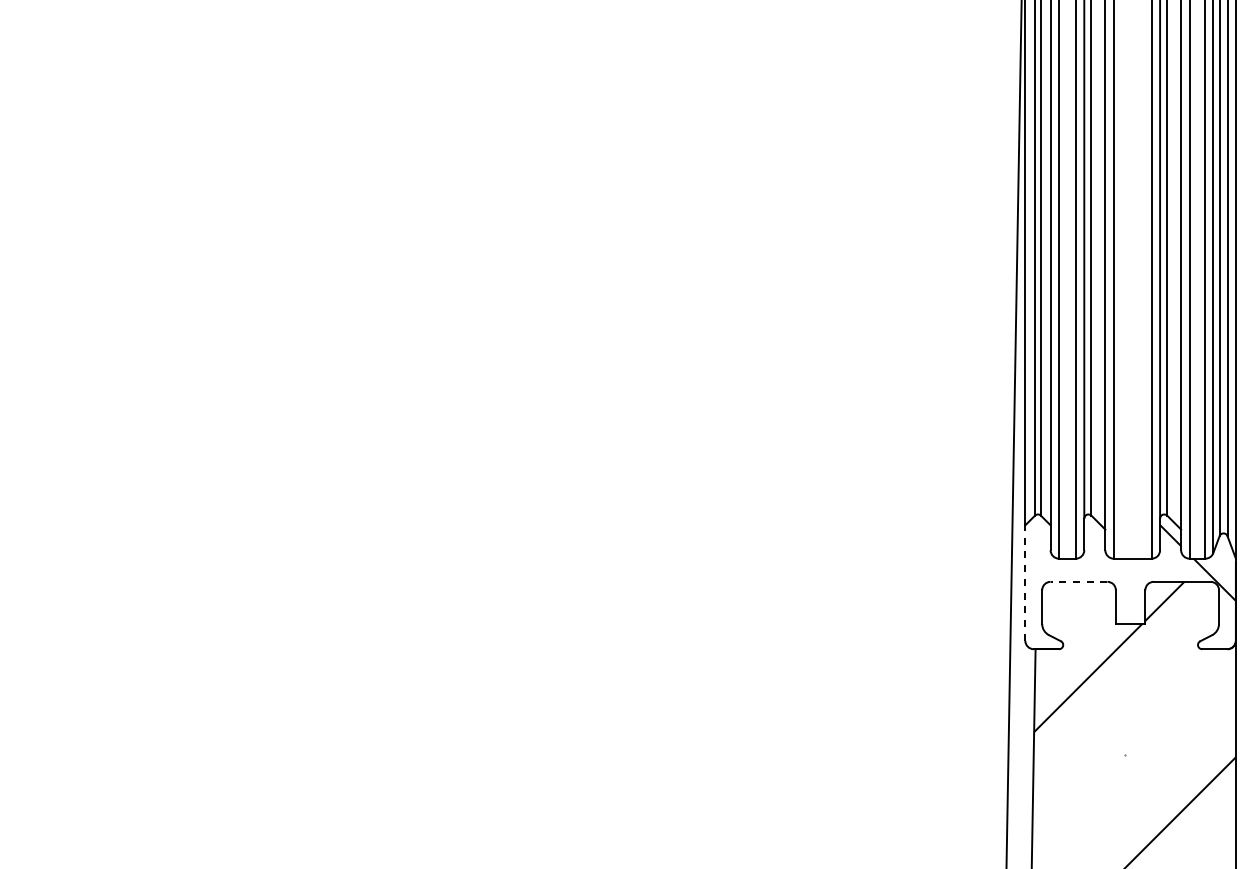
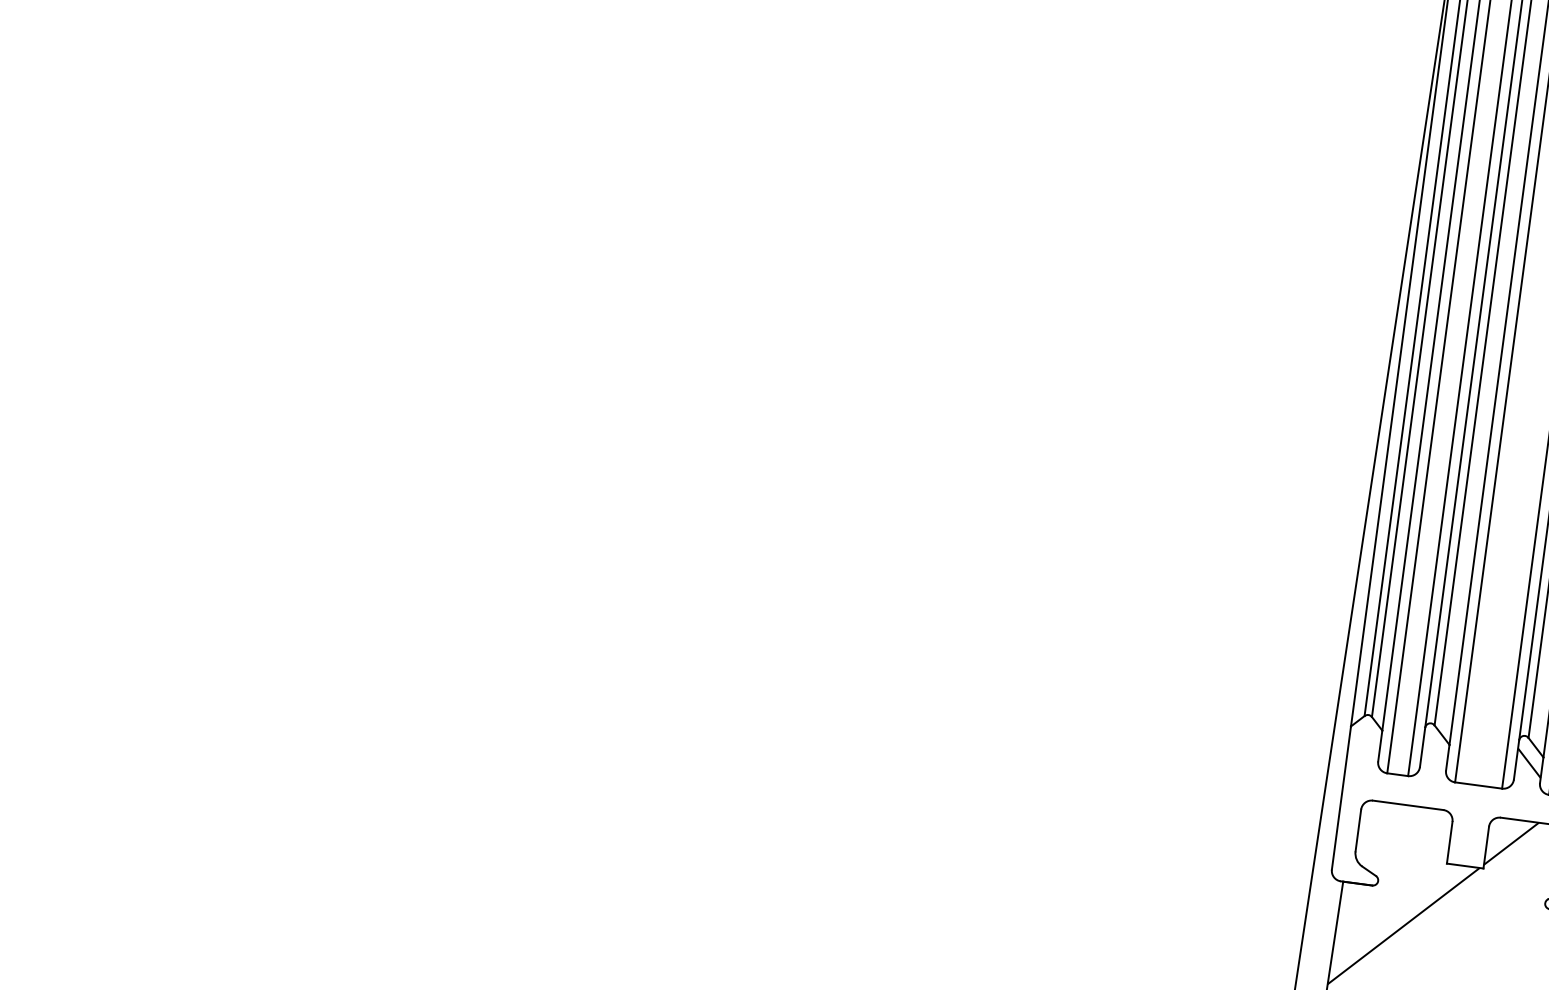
line: (1078, 581) -> (1407, 804), dashed -> solid
line: (1025, 583) -> (1341, 798), dashed -> solid

